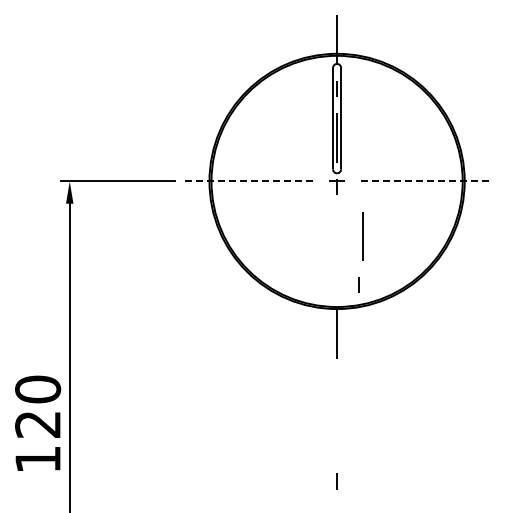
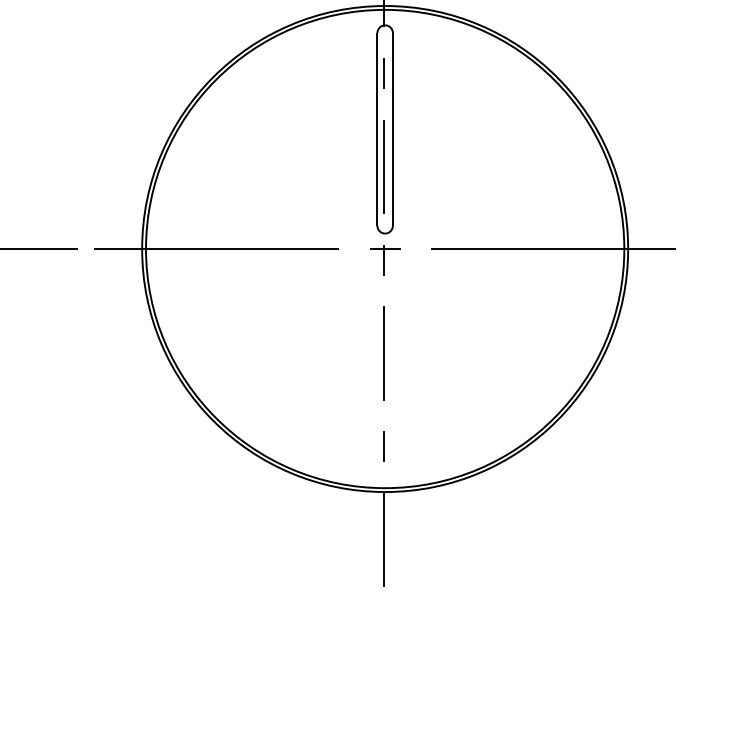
line: (248, 181) -> (216, 249), dashed -> solid
line: (426, 181) -> (555, 249), dashed -> solid
line: (362, 236) -> (384, 353), moved
line: (358, 284) -> (384, 445), moved

